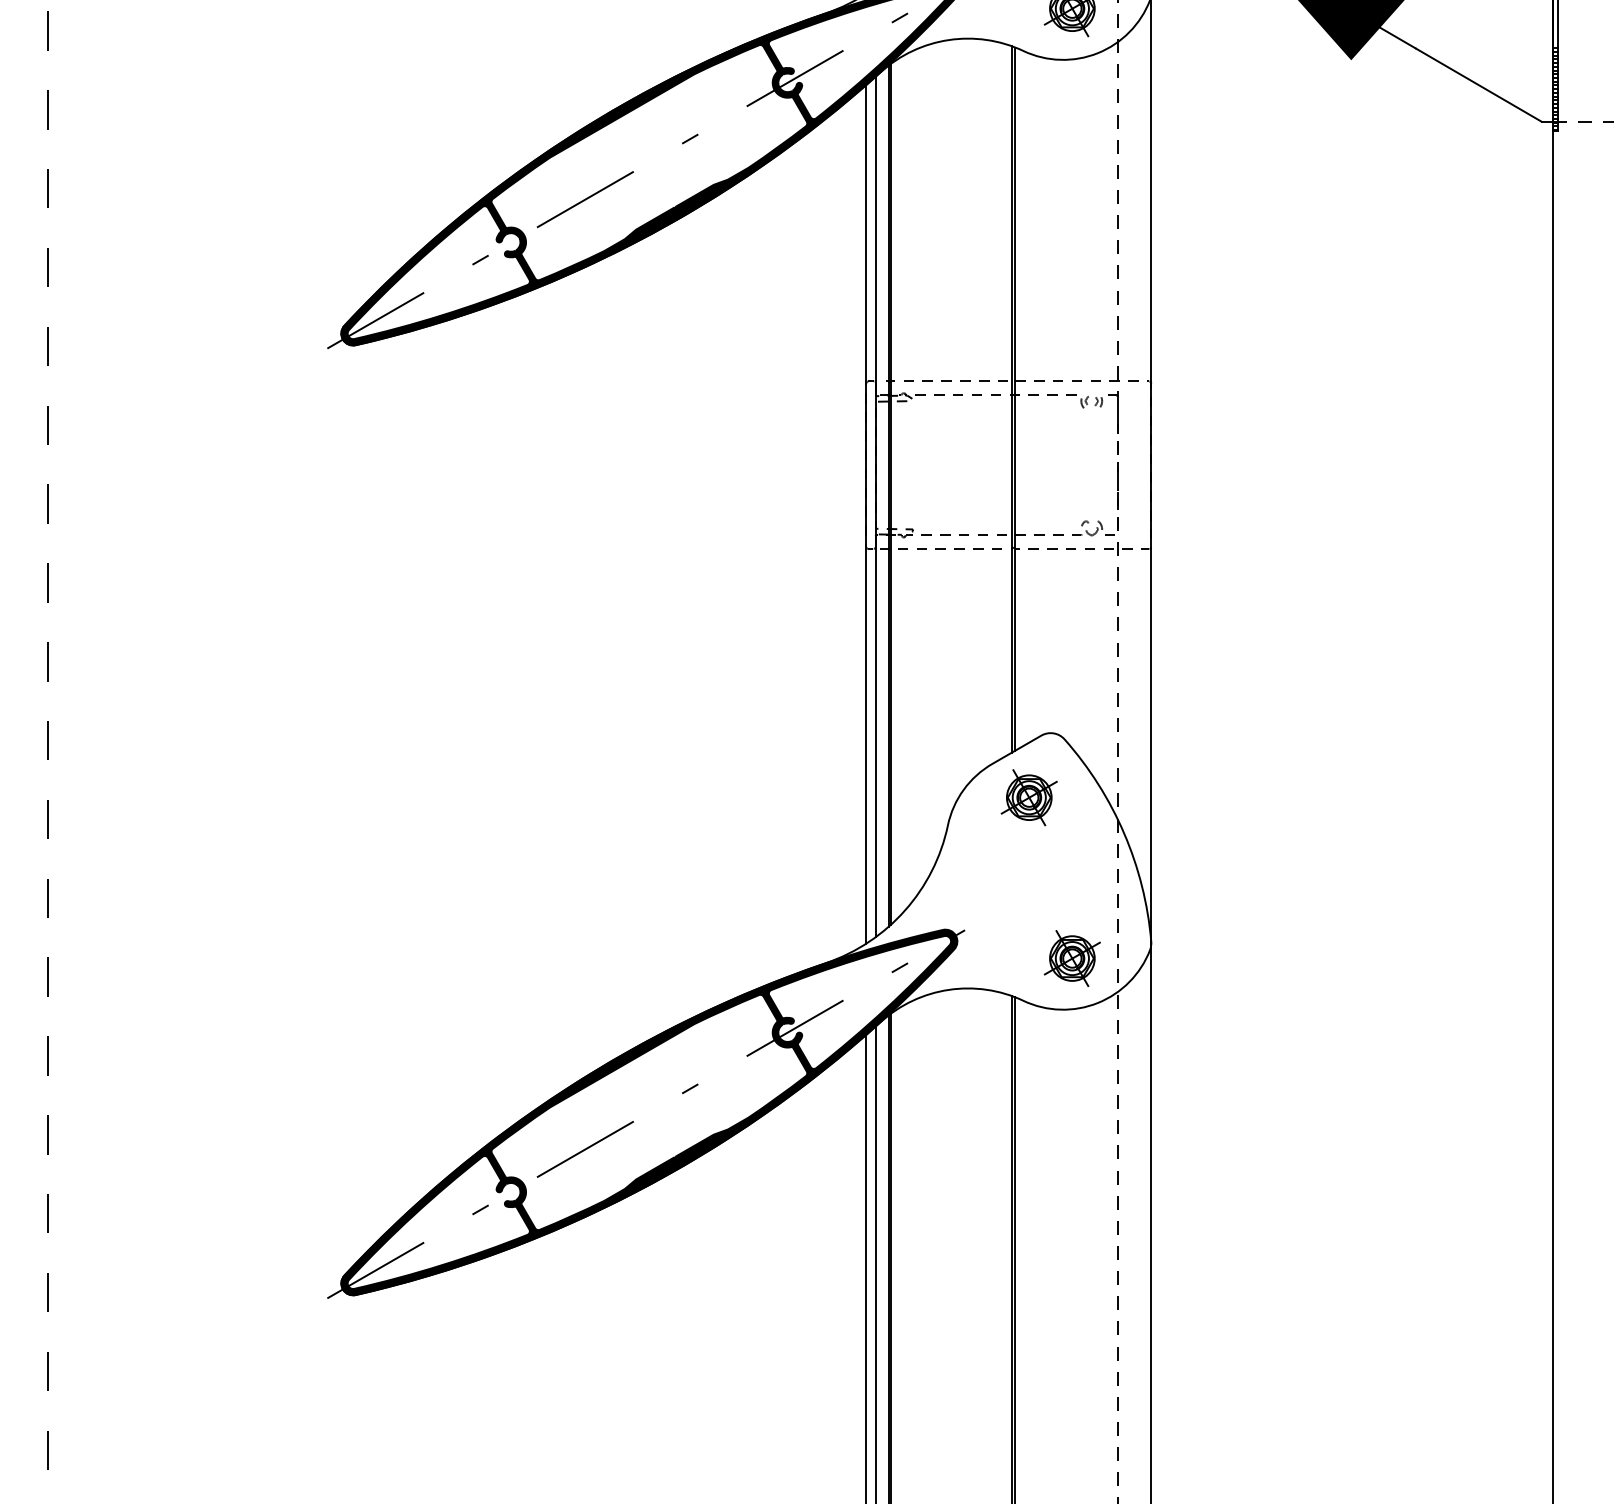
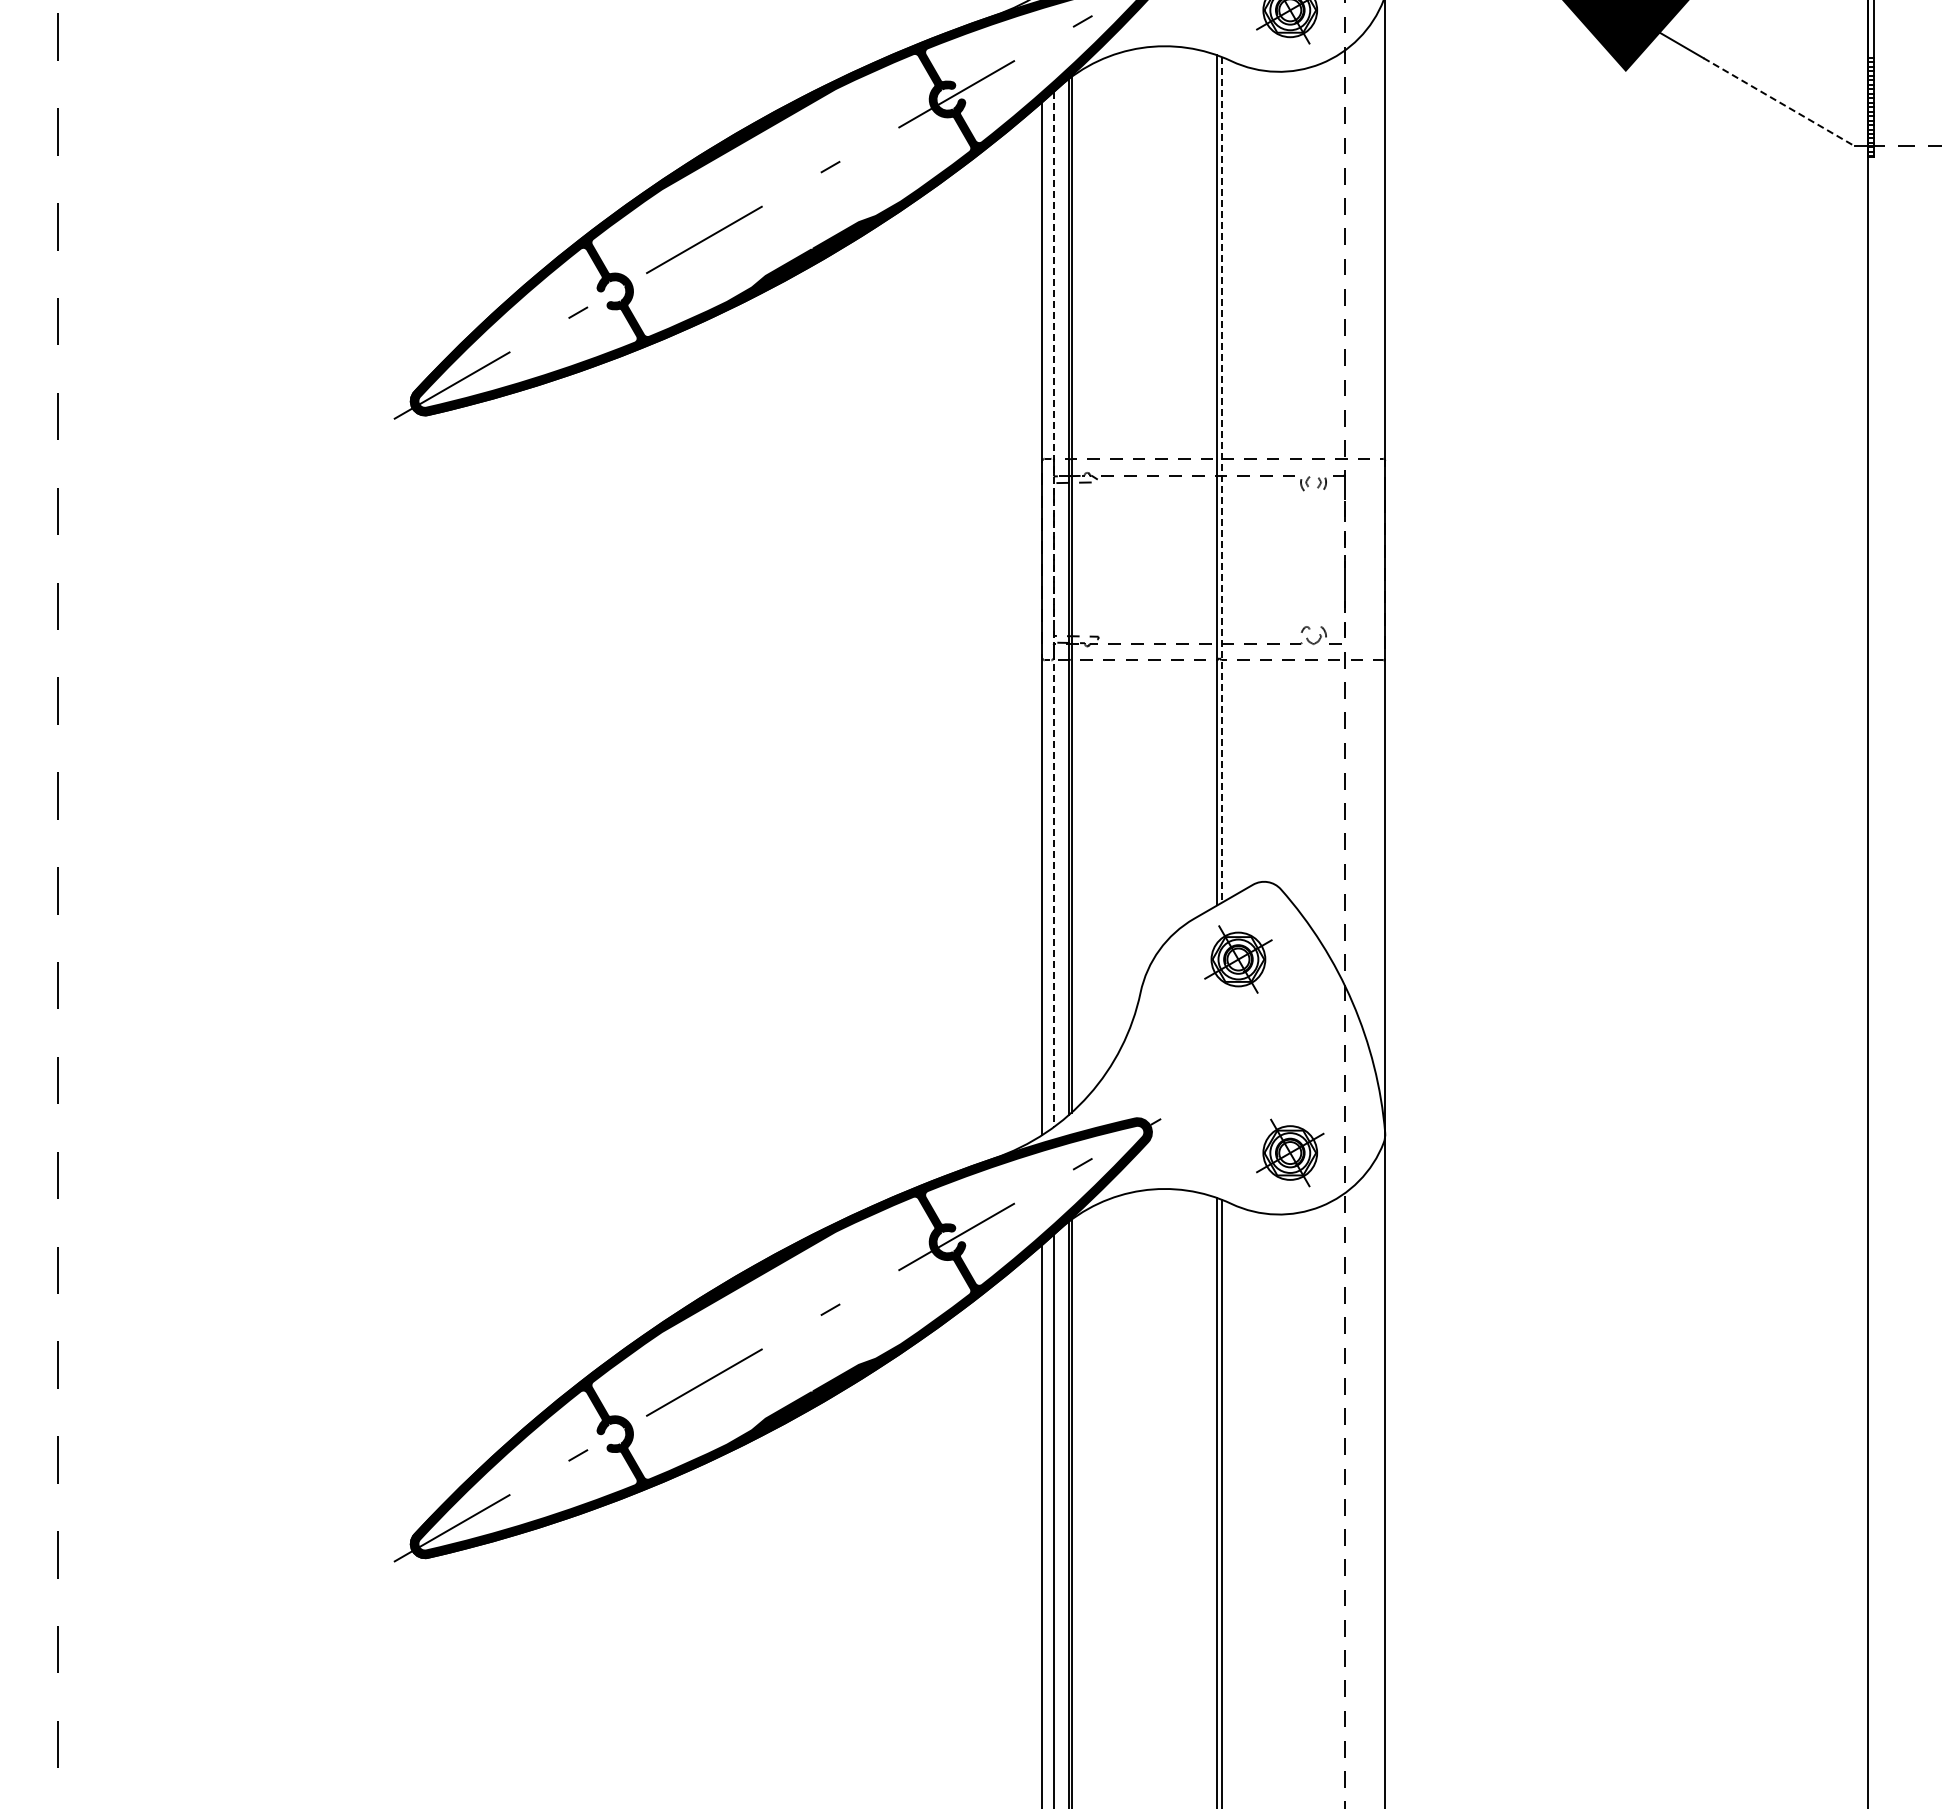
line: (1479, 85) -> (1779, 102), solid -> dashed
line: (1015, 398) -> (1221, 479), solid -> dashed
line: (875, 506) -> (1053, 609), solid -> dashed

